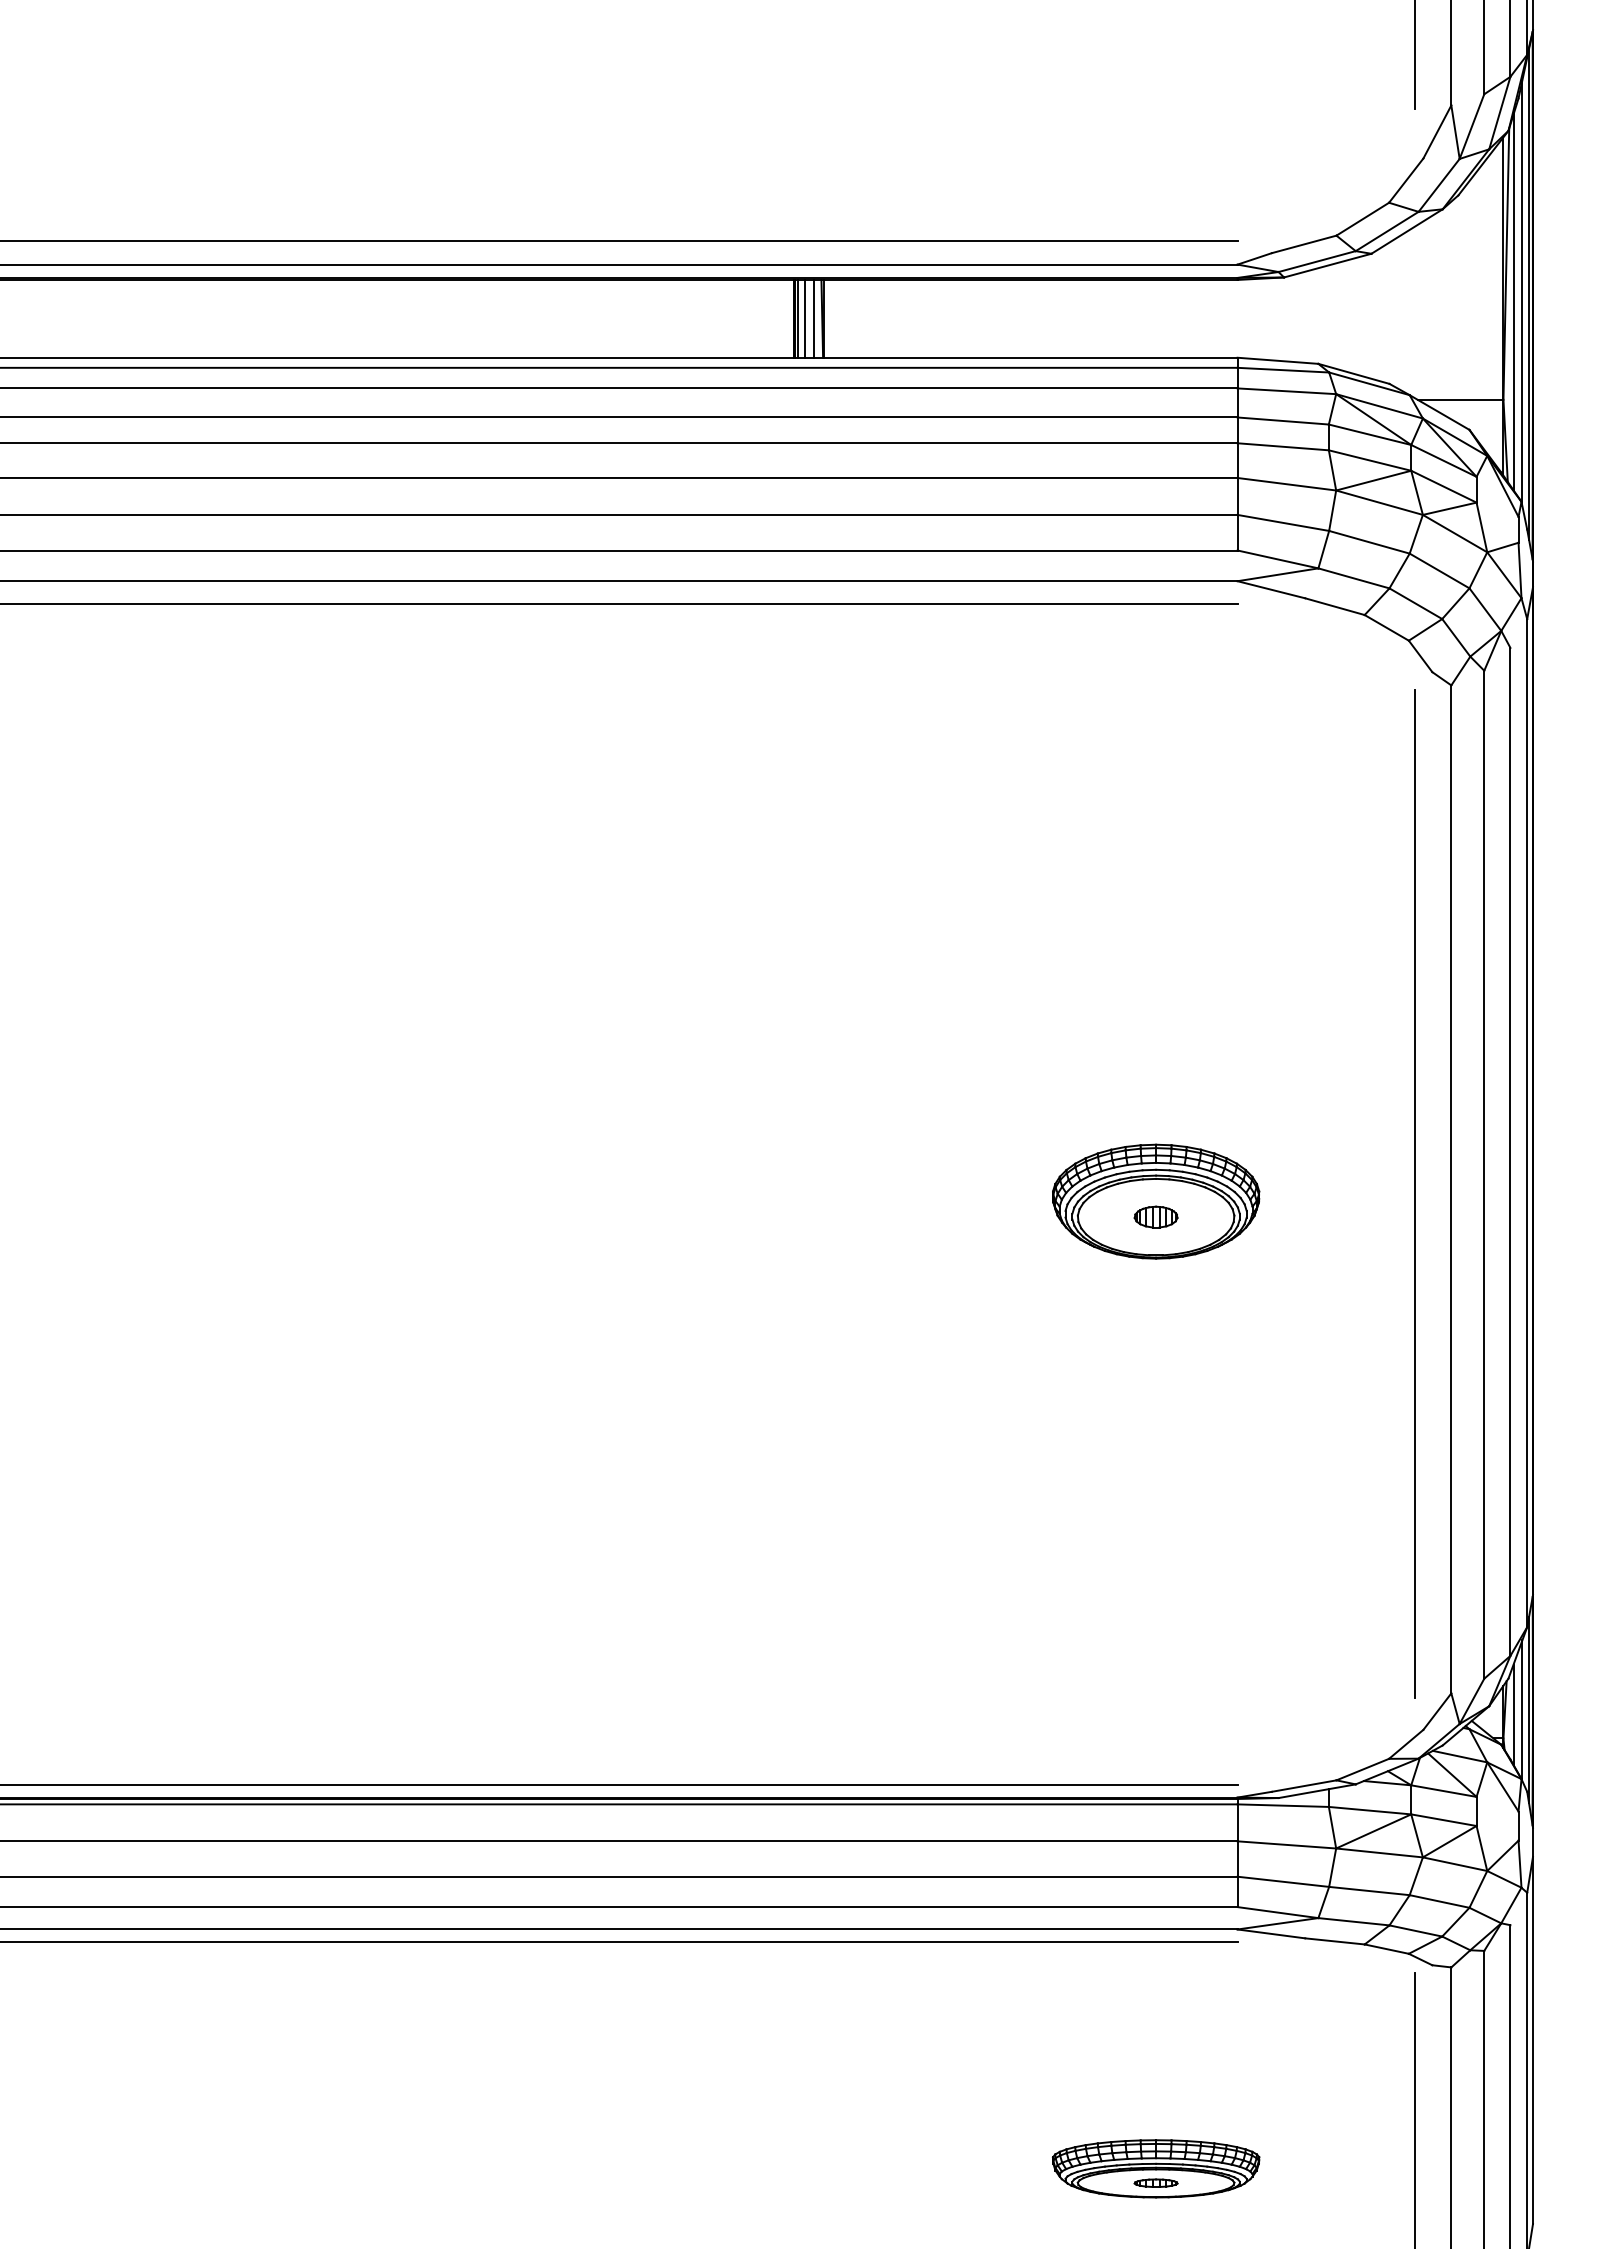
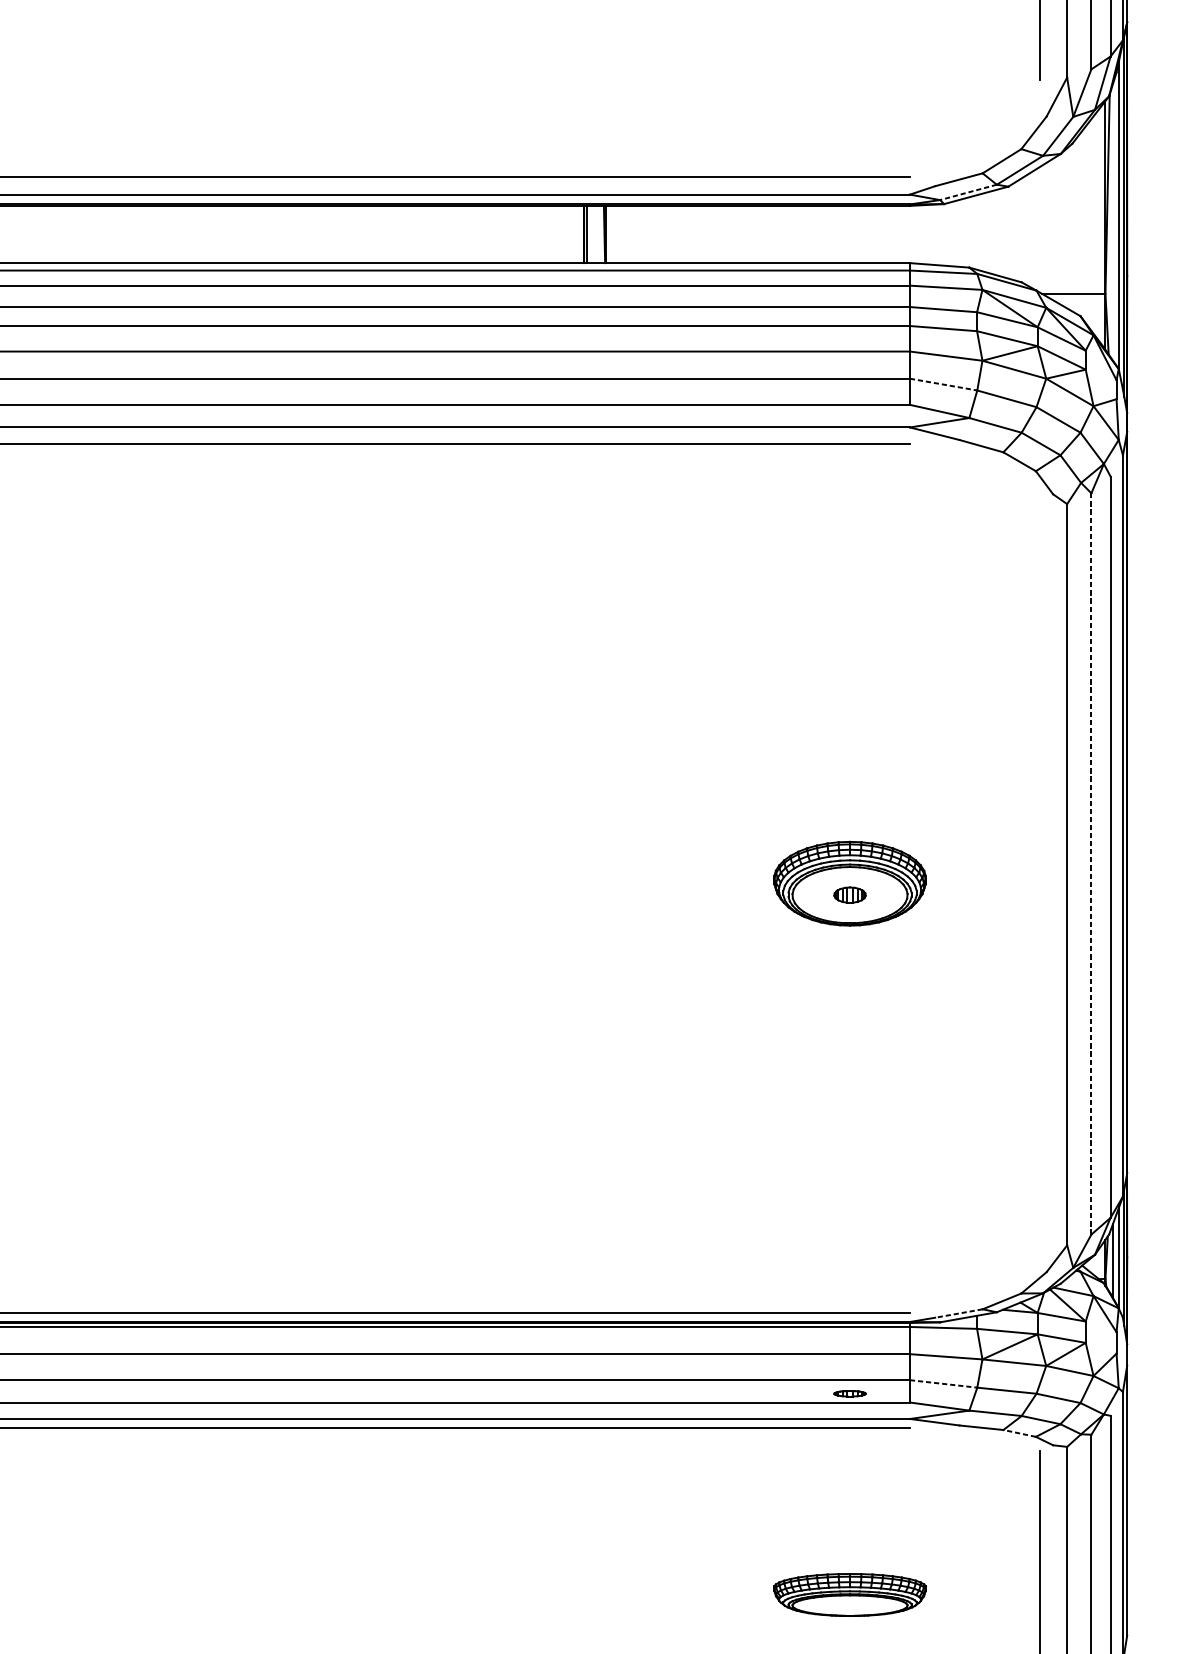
line: (1317, 261) -> (968, 192), solid -> dashed
line: (1513, 302) -> (1112, 222), removed
line: (804, 318) -> (591, 234), removed
line: (813, 318) -> (598, 234), removed
line: (1283, 523) -> (943, 385), solid -> dashed
line: (1484, 1174) -> (1091, 863), solid -> dashed
line: (1414, 1193) -> (1040, 877), removed
line: (1304, 1786) -> (959, 1313), solid -> dashed
line: (1283, 1881) -> (943, 1383), solid -> dashed
line: (1386, 1949) -> (1019, 1433), solid -> dashed
part: (1155, 2182) -> (849, 1393), moved

